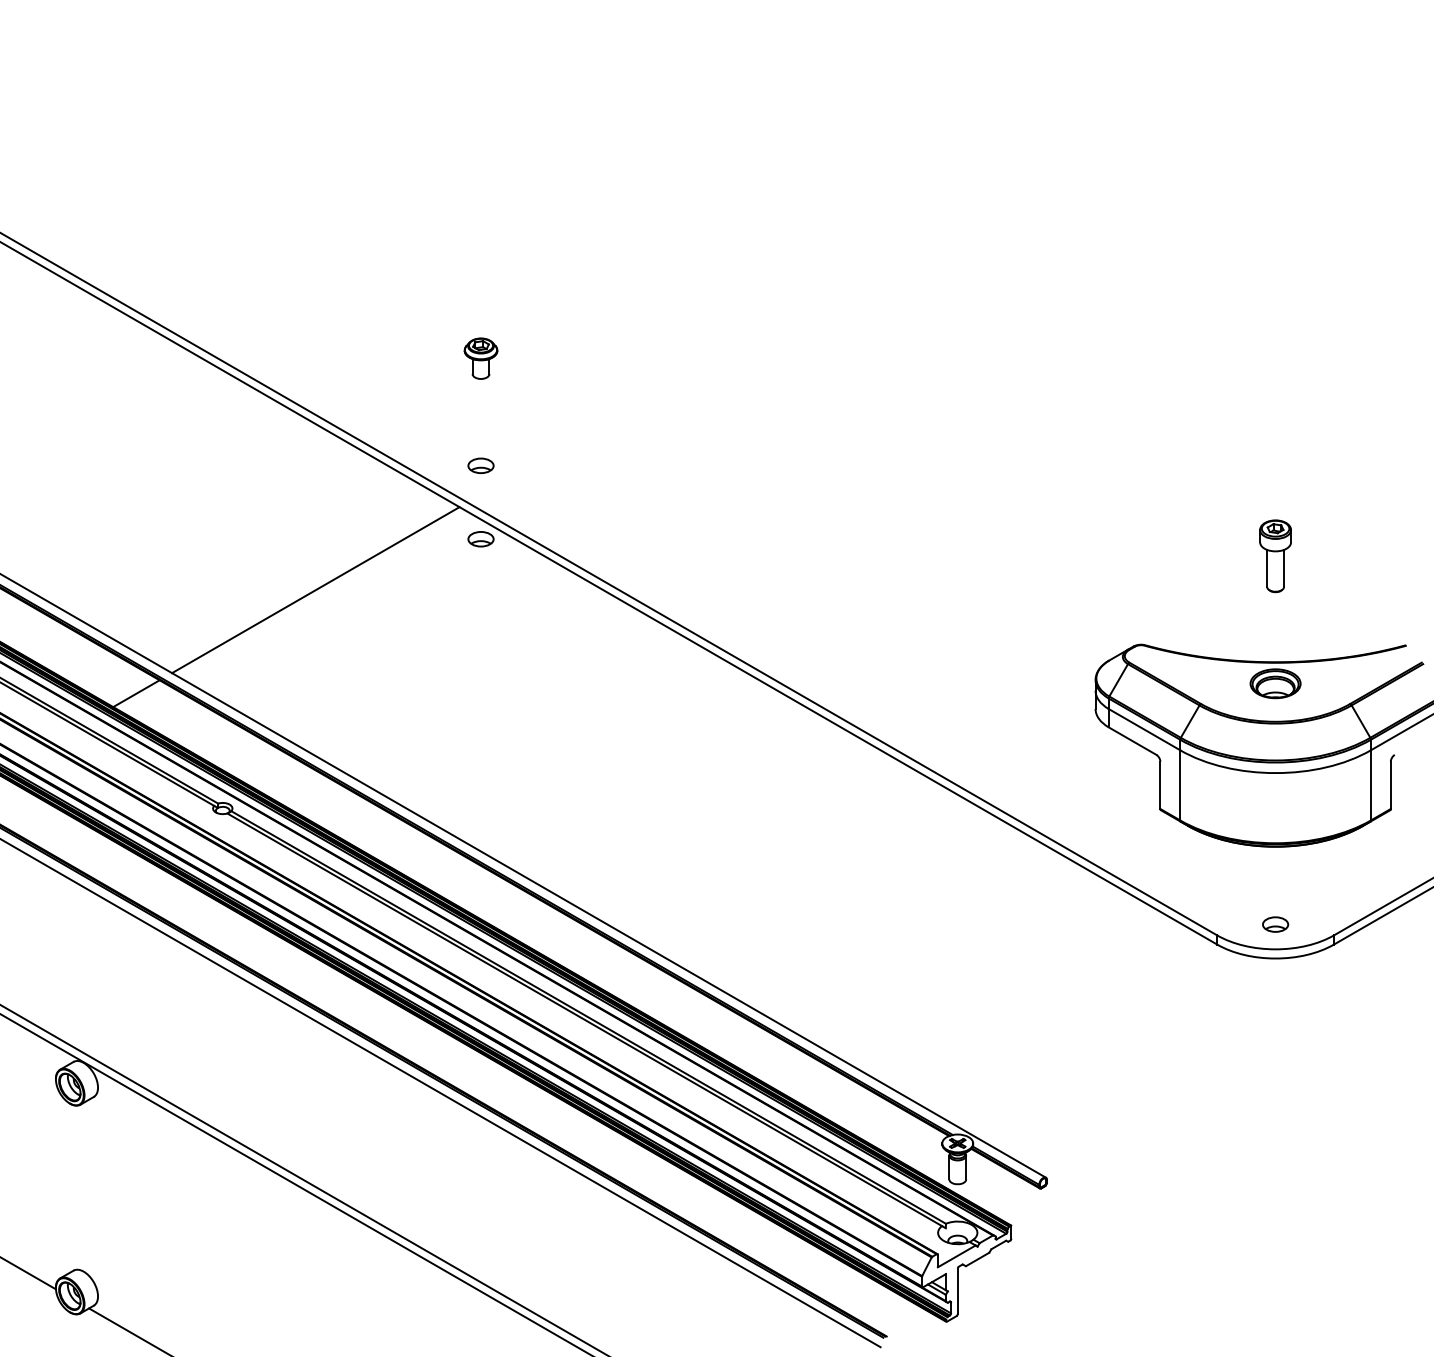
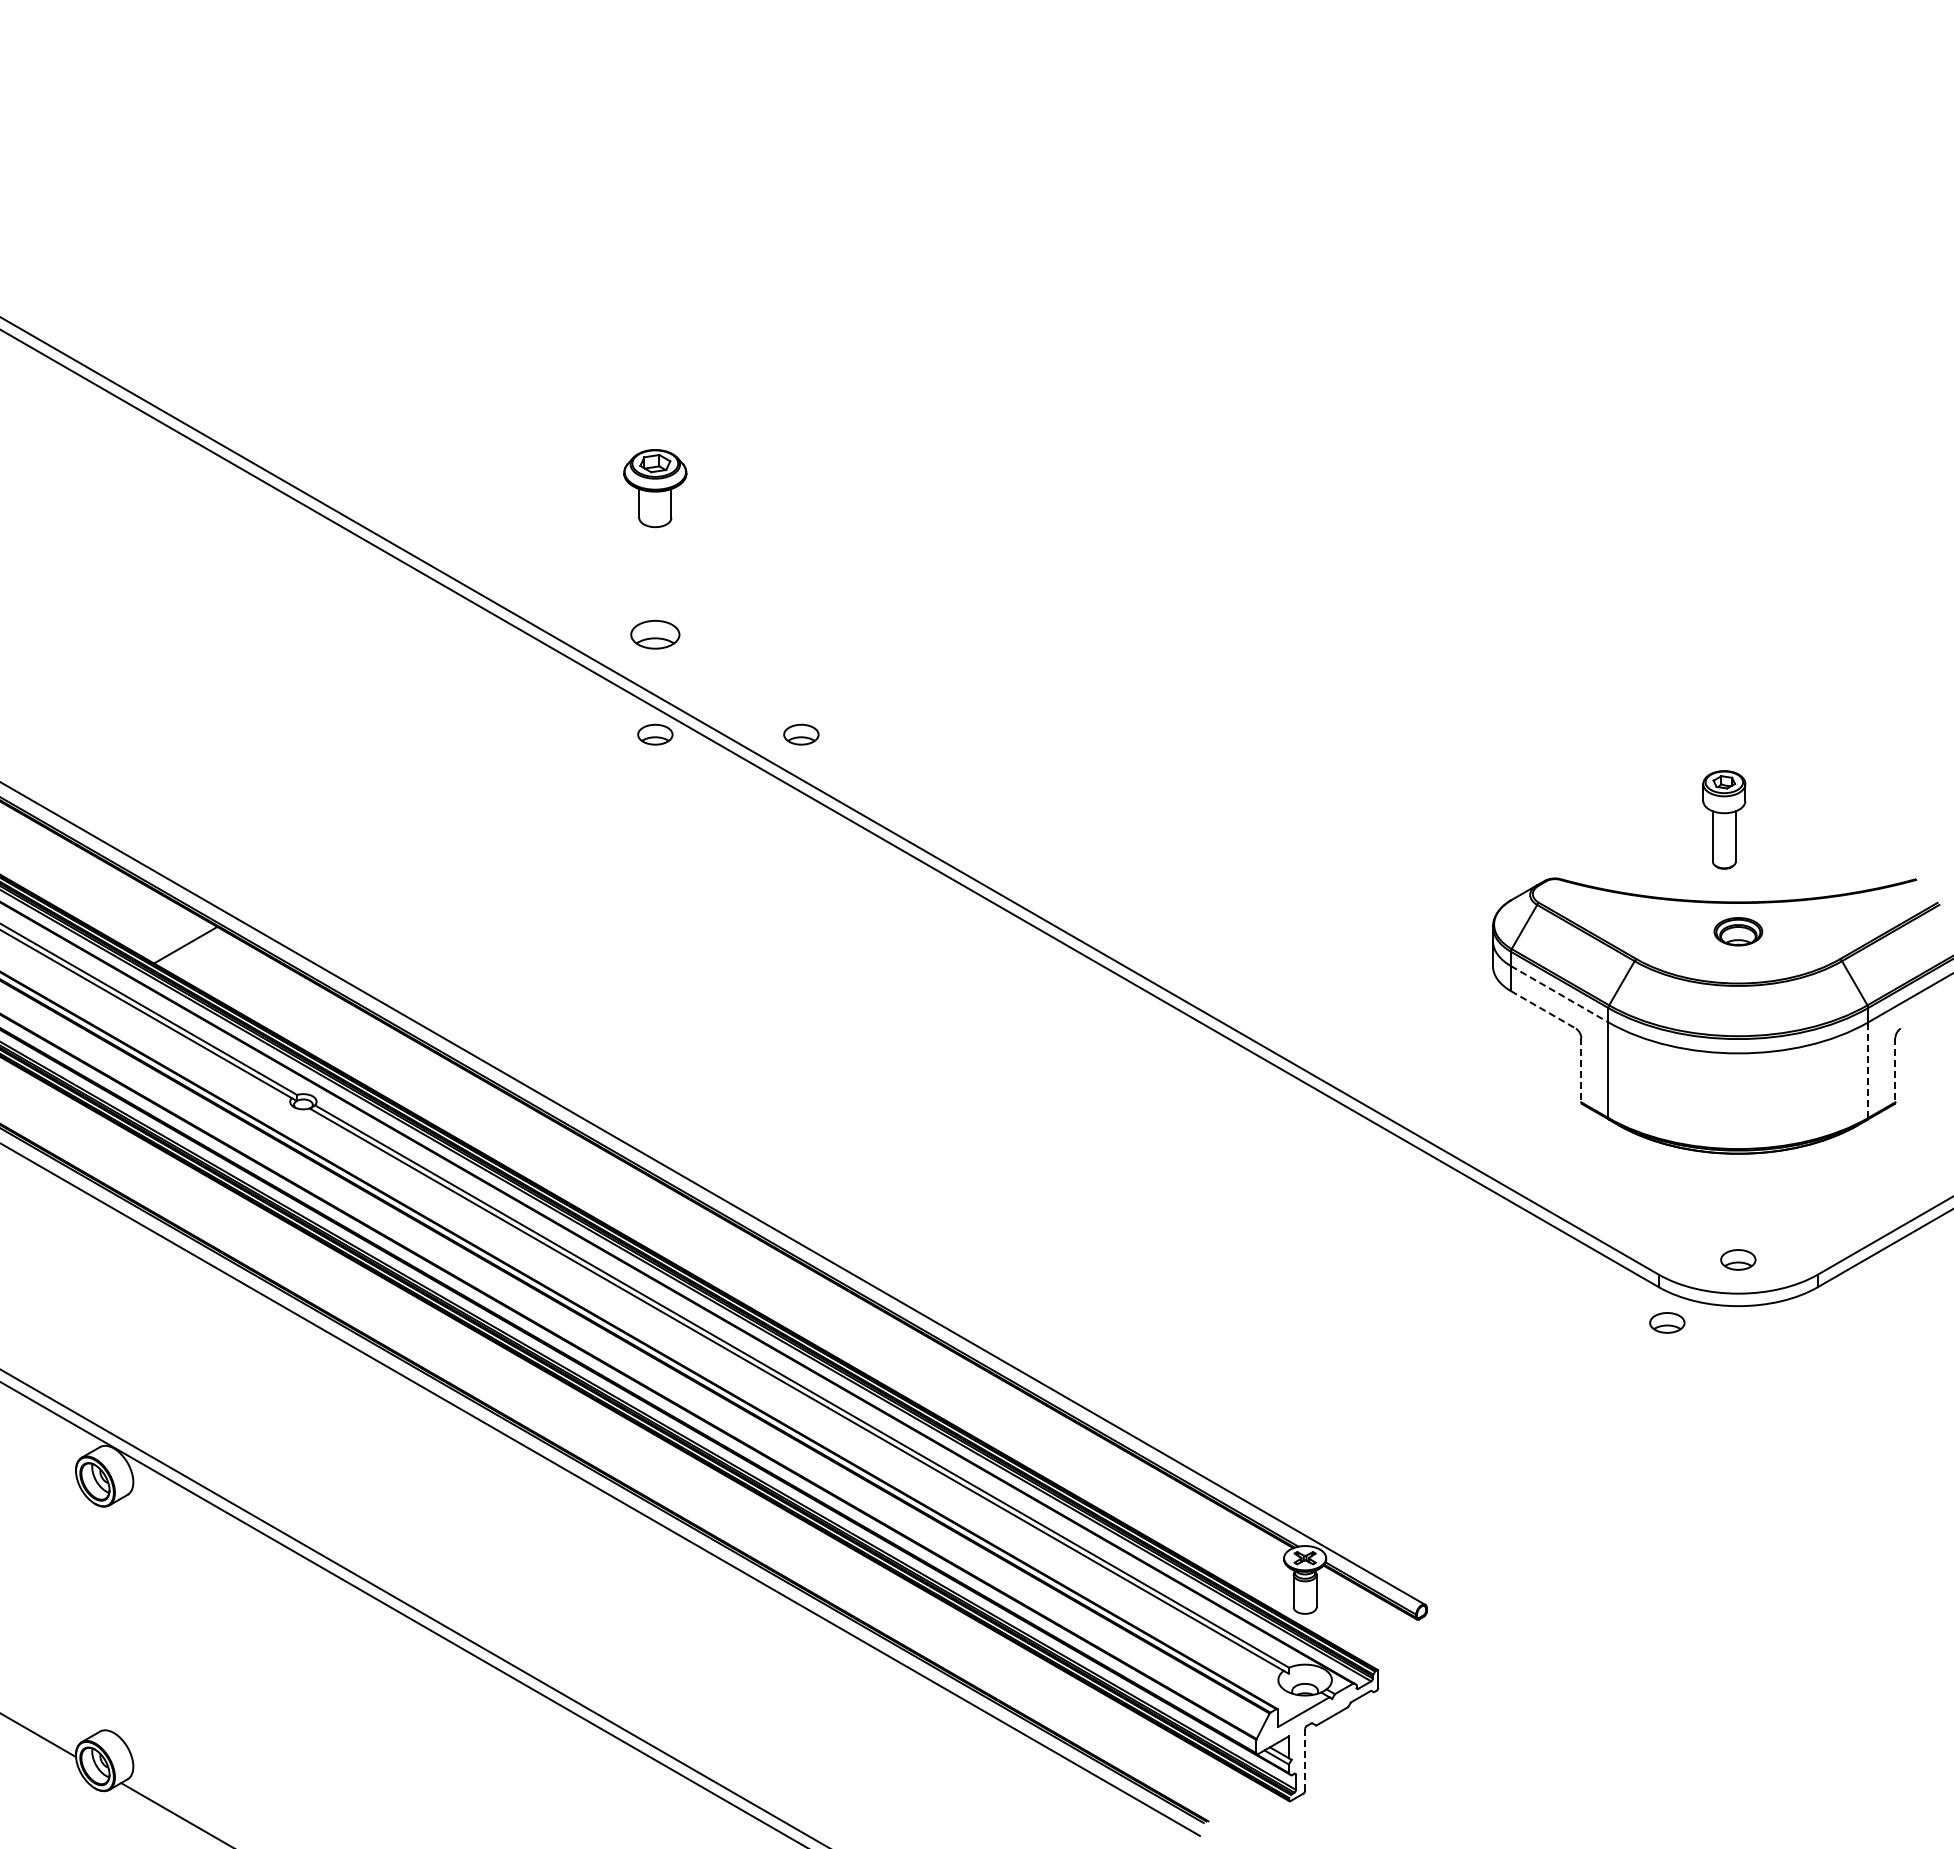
part: (481, 358) -> (655, 488), size x1.4
part: (481, 465) -> (655, 634), size x1.4
part: (588, 539) -> (801, 734), added
part: (1275, 555) -> (1724, 819), moved
line: (316, 589) -> (430, 803), removed
part: (1275, 683) -> (1738, 931), size x0.7
line: (1145, 729) -> (1560, 994), solid -> dashed
line: (1132, 740) -> (1543, 1009), solid -> dashed
line: (1160, 785) -> (1581, 1070), solid -> dashed
line: (1371, 785) -> (1868, 1070), solid -> dashed
line: (1390, 785) -> (1895, 1070), solid -> dashed
part: (1223, 970) -> (1667, 1322), added
line: (958, 1291) -> (1305, 1759), solid -> dashed

